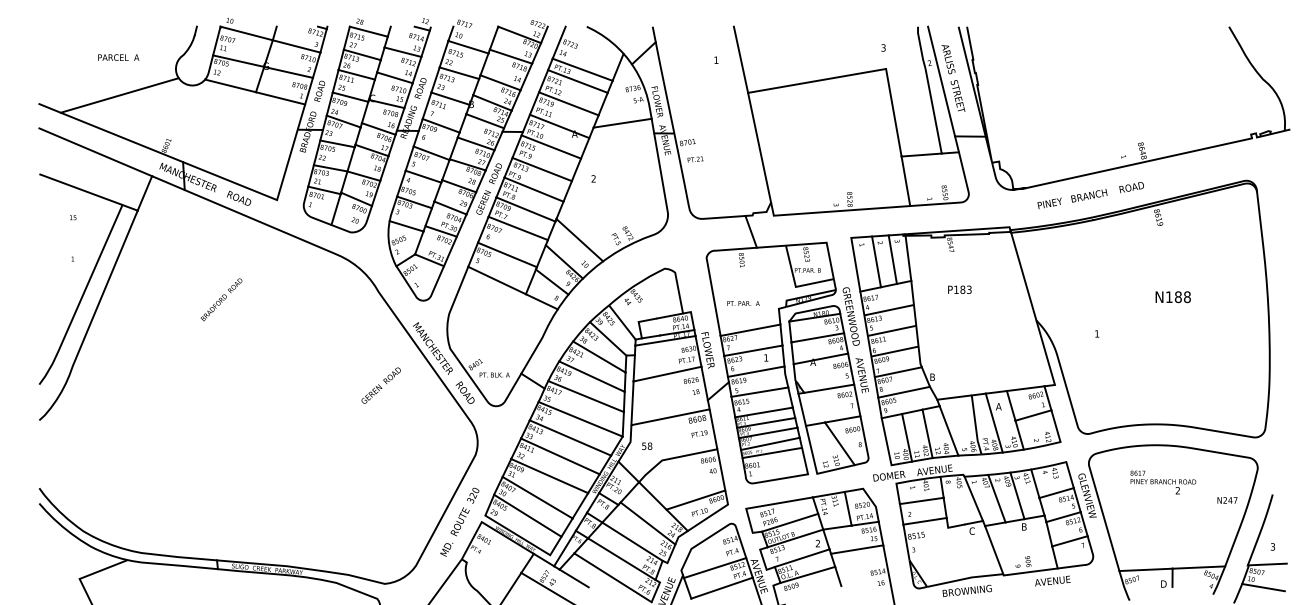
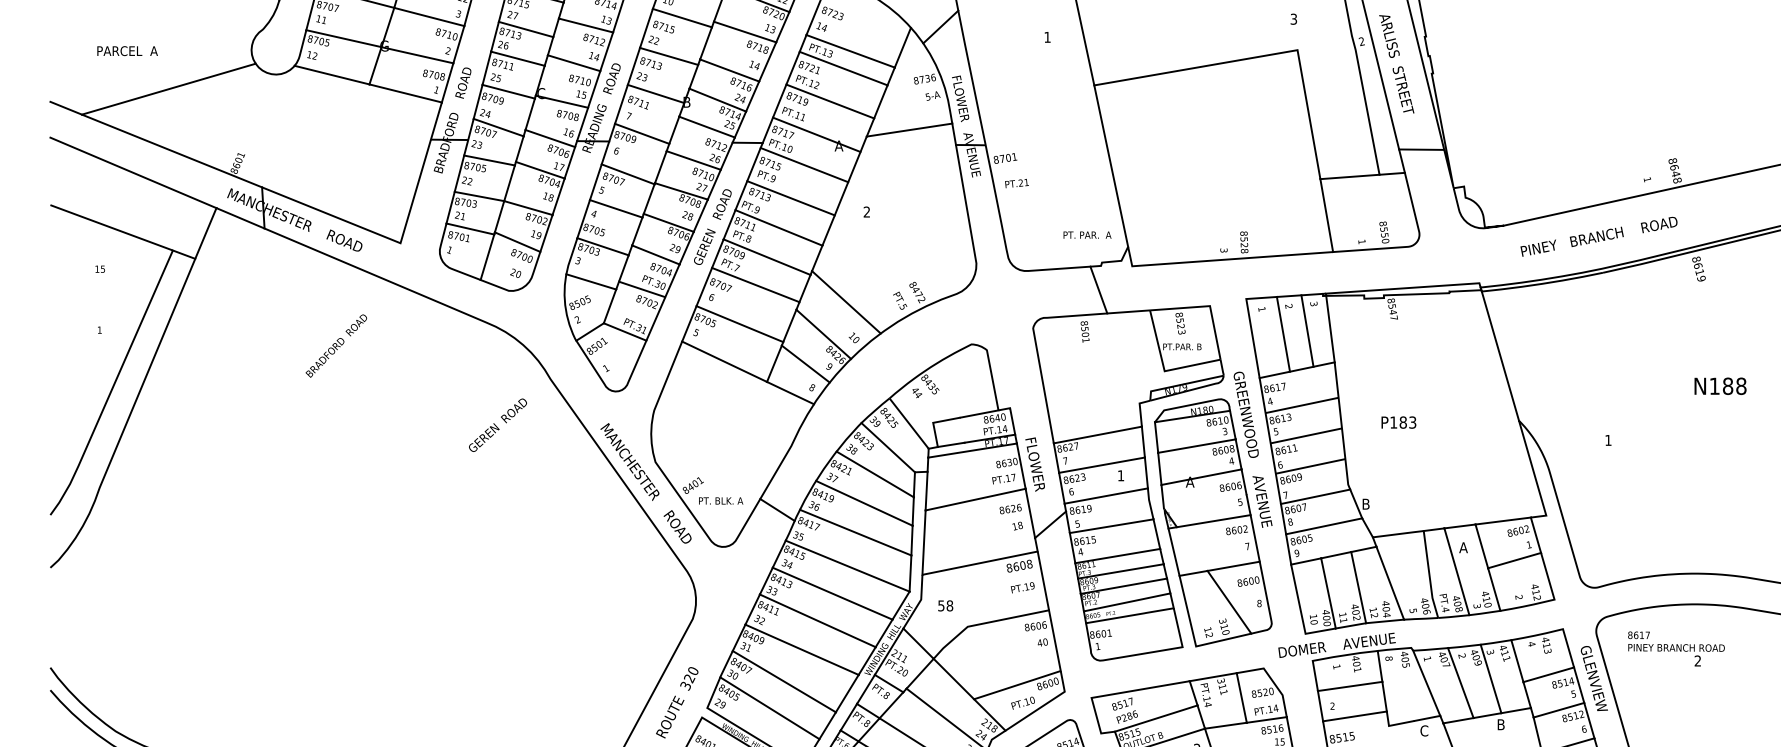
text: (118, 57) -> (127, 50), moved
text: (959, 289) -> (1398, 422), moved
text: (221, 299) -> (336, 345), moved
text: (743, 303) -> (1087, 235), moved
text: (380, 385) -> (496, 425), moved
text: (1163, 482) -> (1676, 648), moved

